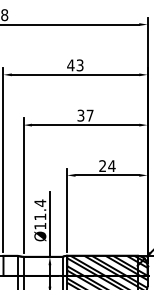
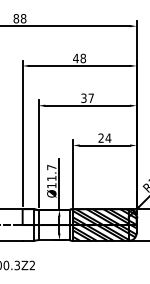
text: (80, 65) -> (83, 58), 43 -> 48
text: (39, 203) -> (51, 167), Ø11.4 -> Ø11.7

